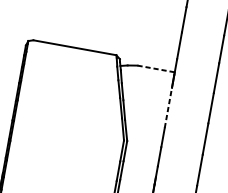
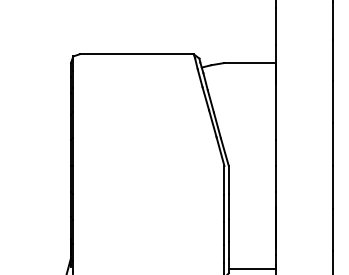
line: (156, 69) -> (250, 63), dashed -> solid
line: (168, 107) -> (275, 111), dashed -> solid

